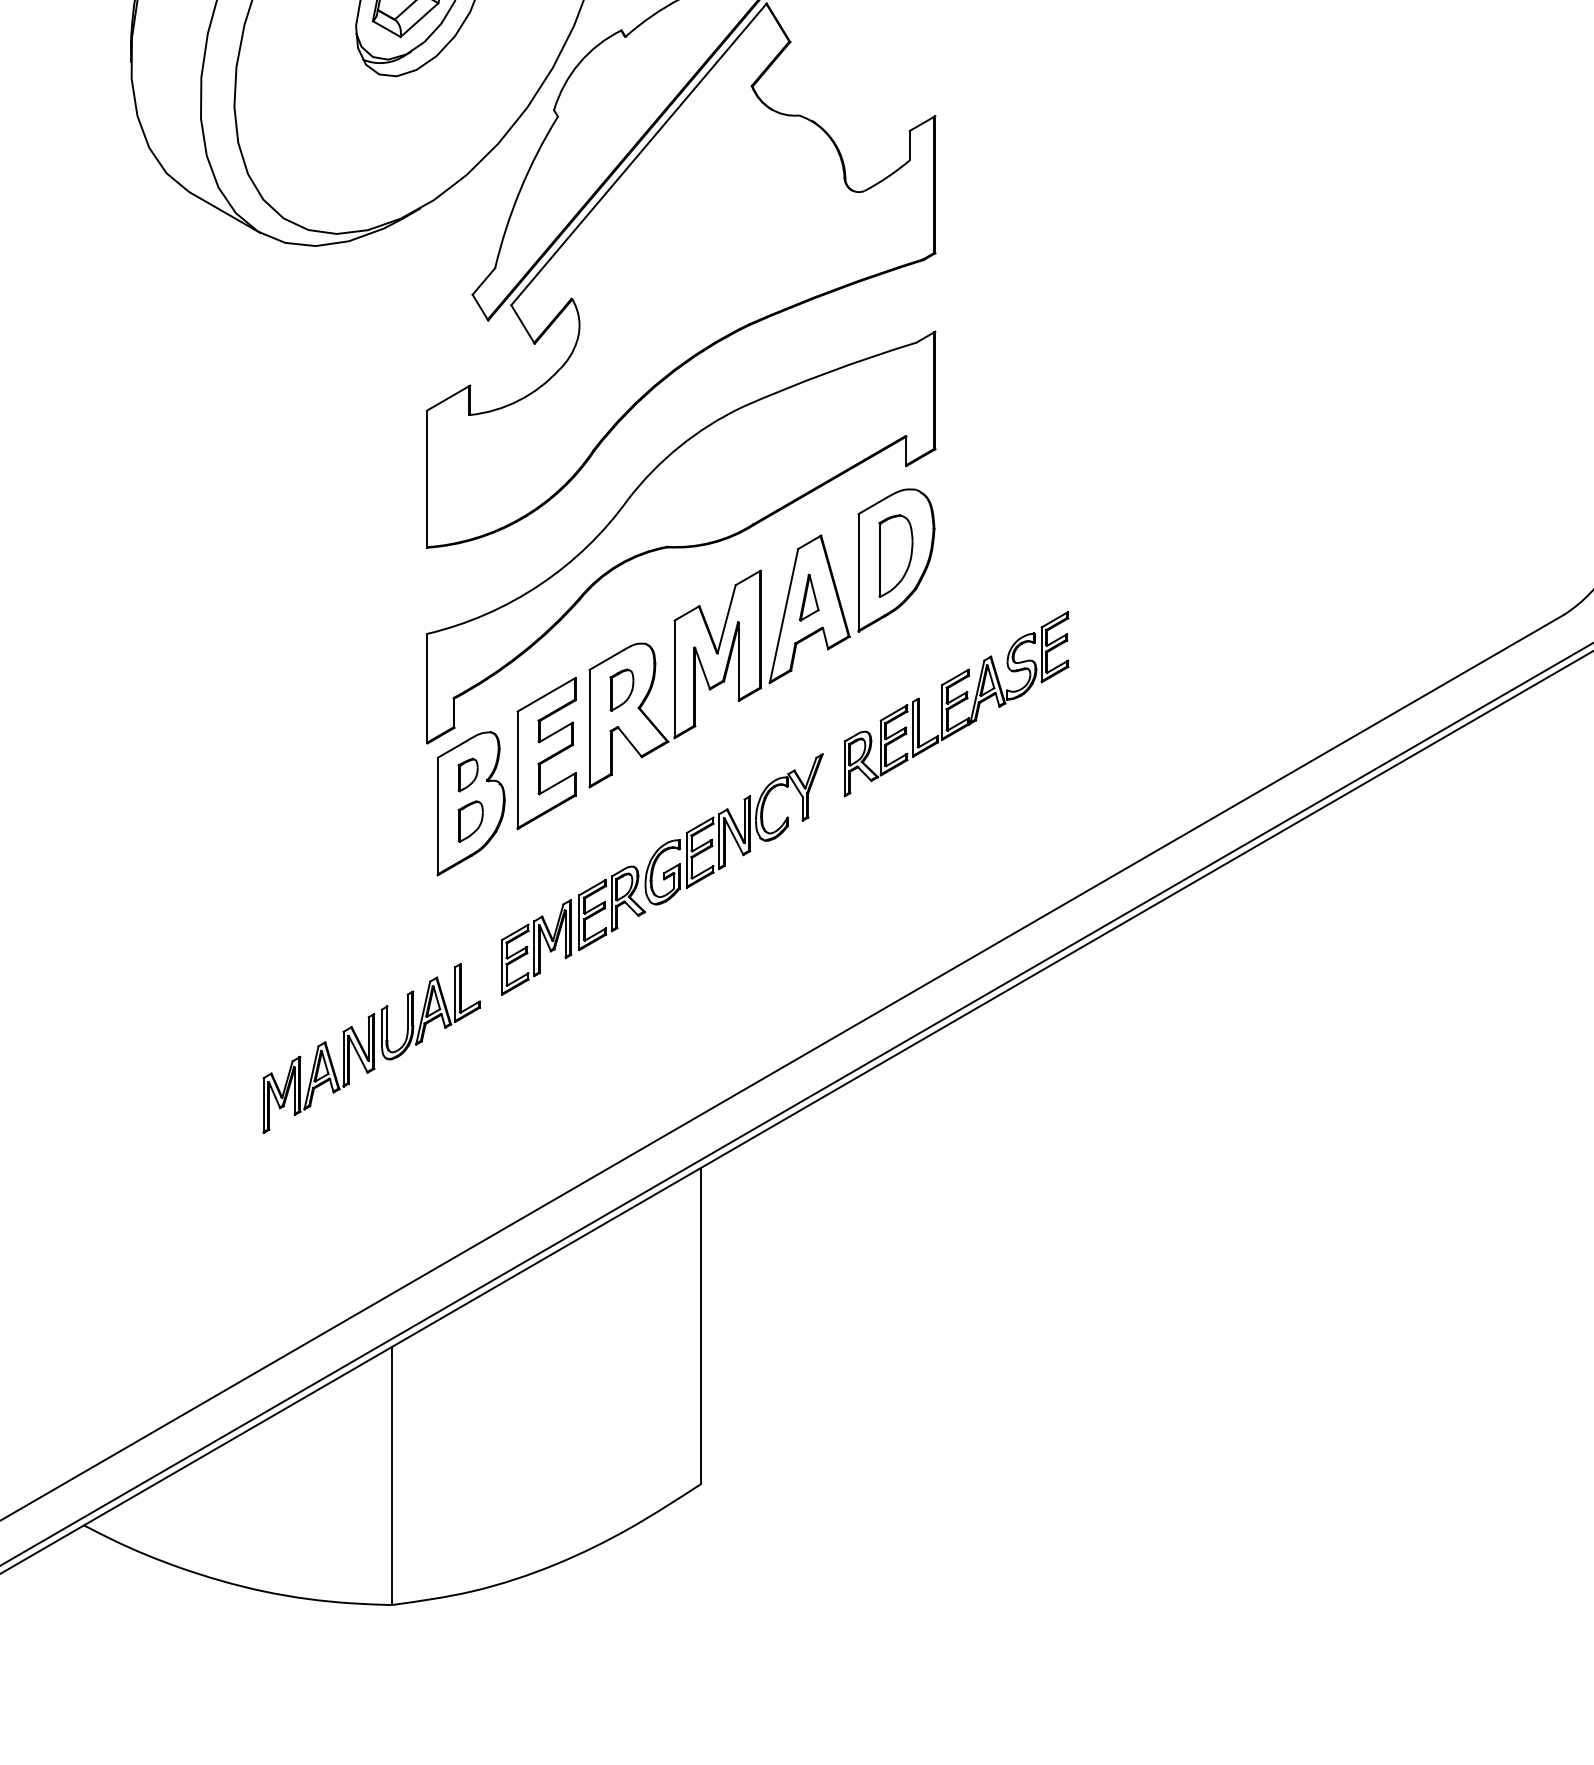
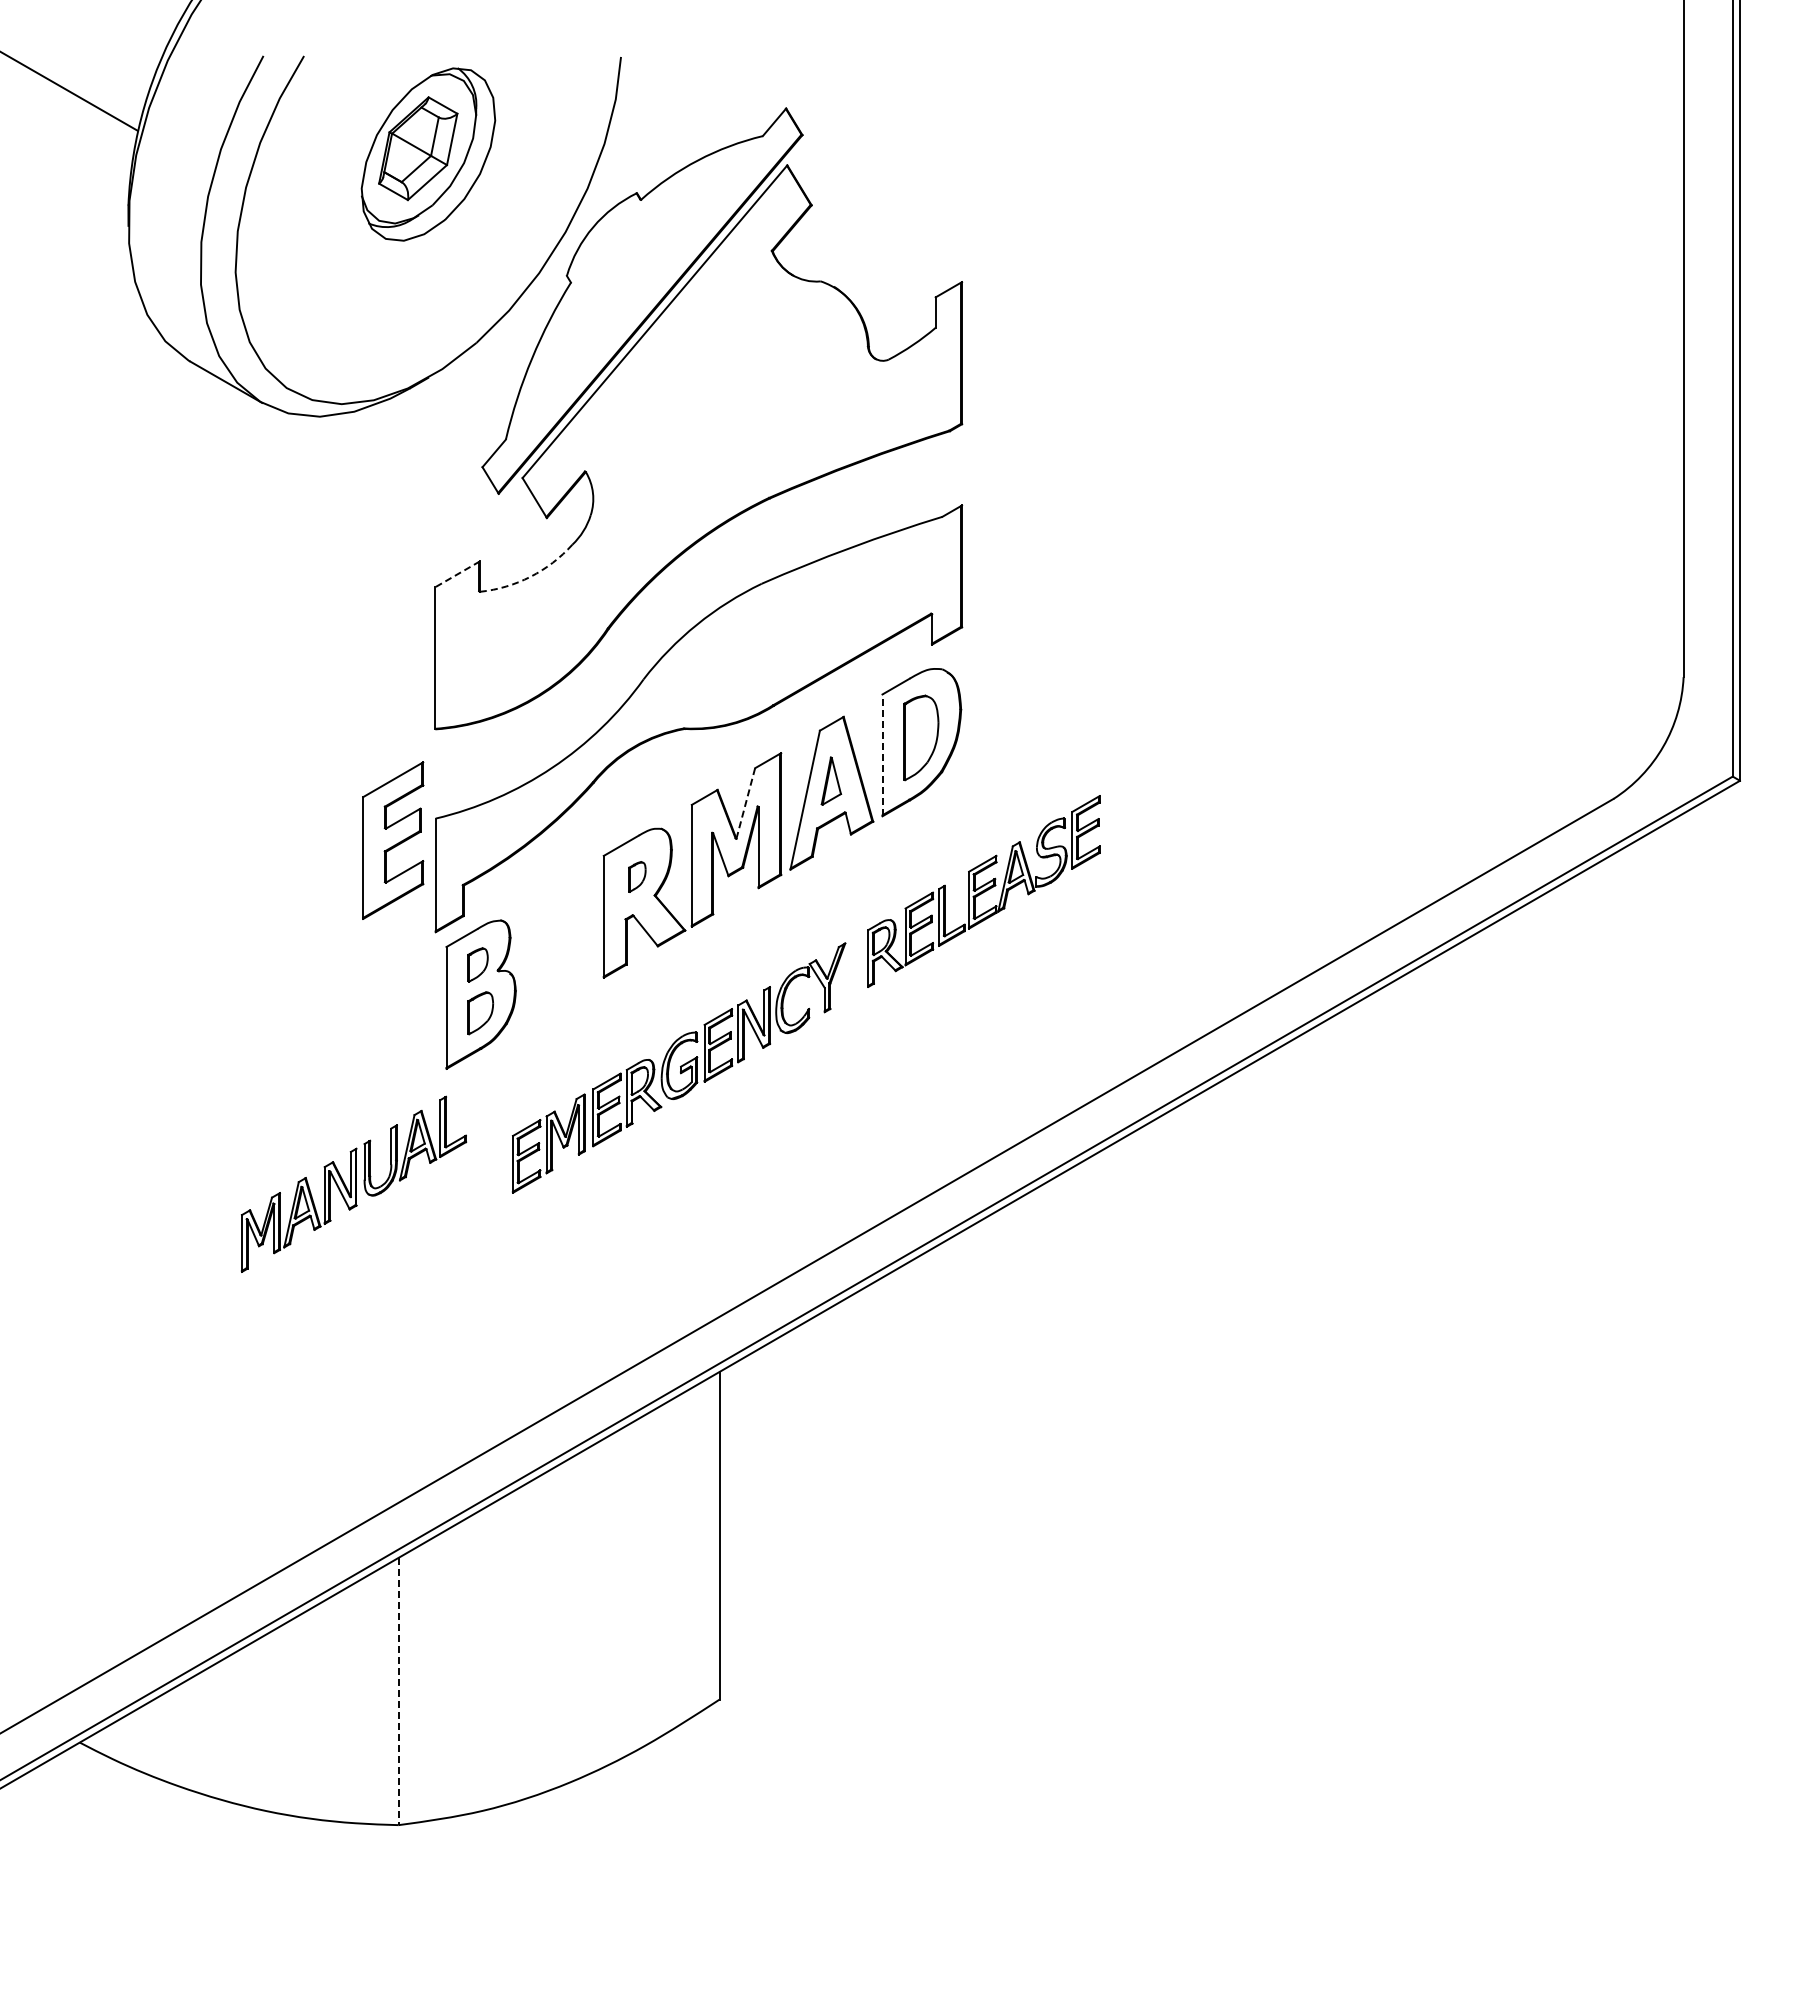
line: (448, 398) -> (457, 574), solid -> dashed
arc: (518, 400) -> (530, 576), solid -> dashed
line: (858, 572) -> (882, 755), solid -> dashed
line: (726, 619) -> (745, 803), solid -> dashed
part: (622, 689) -> (637, 876), size x0.7
part: (546, 753) -> (393, 840), moved
part: (371, 1047) -> (353, 1183), moved
line: (391, 1476) -> (398, 1691), solid -> dashed

